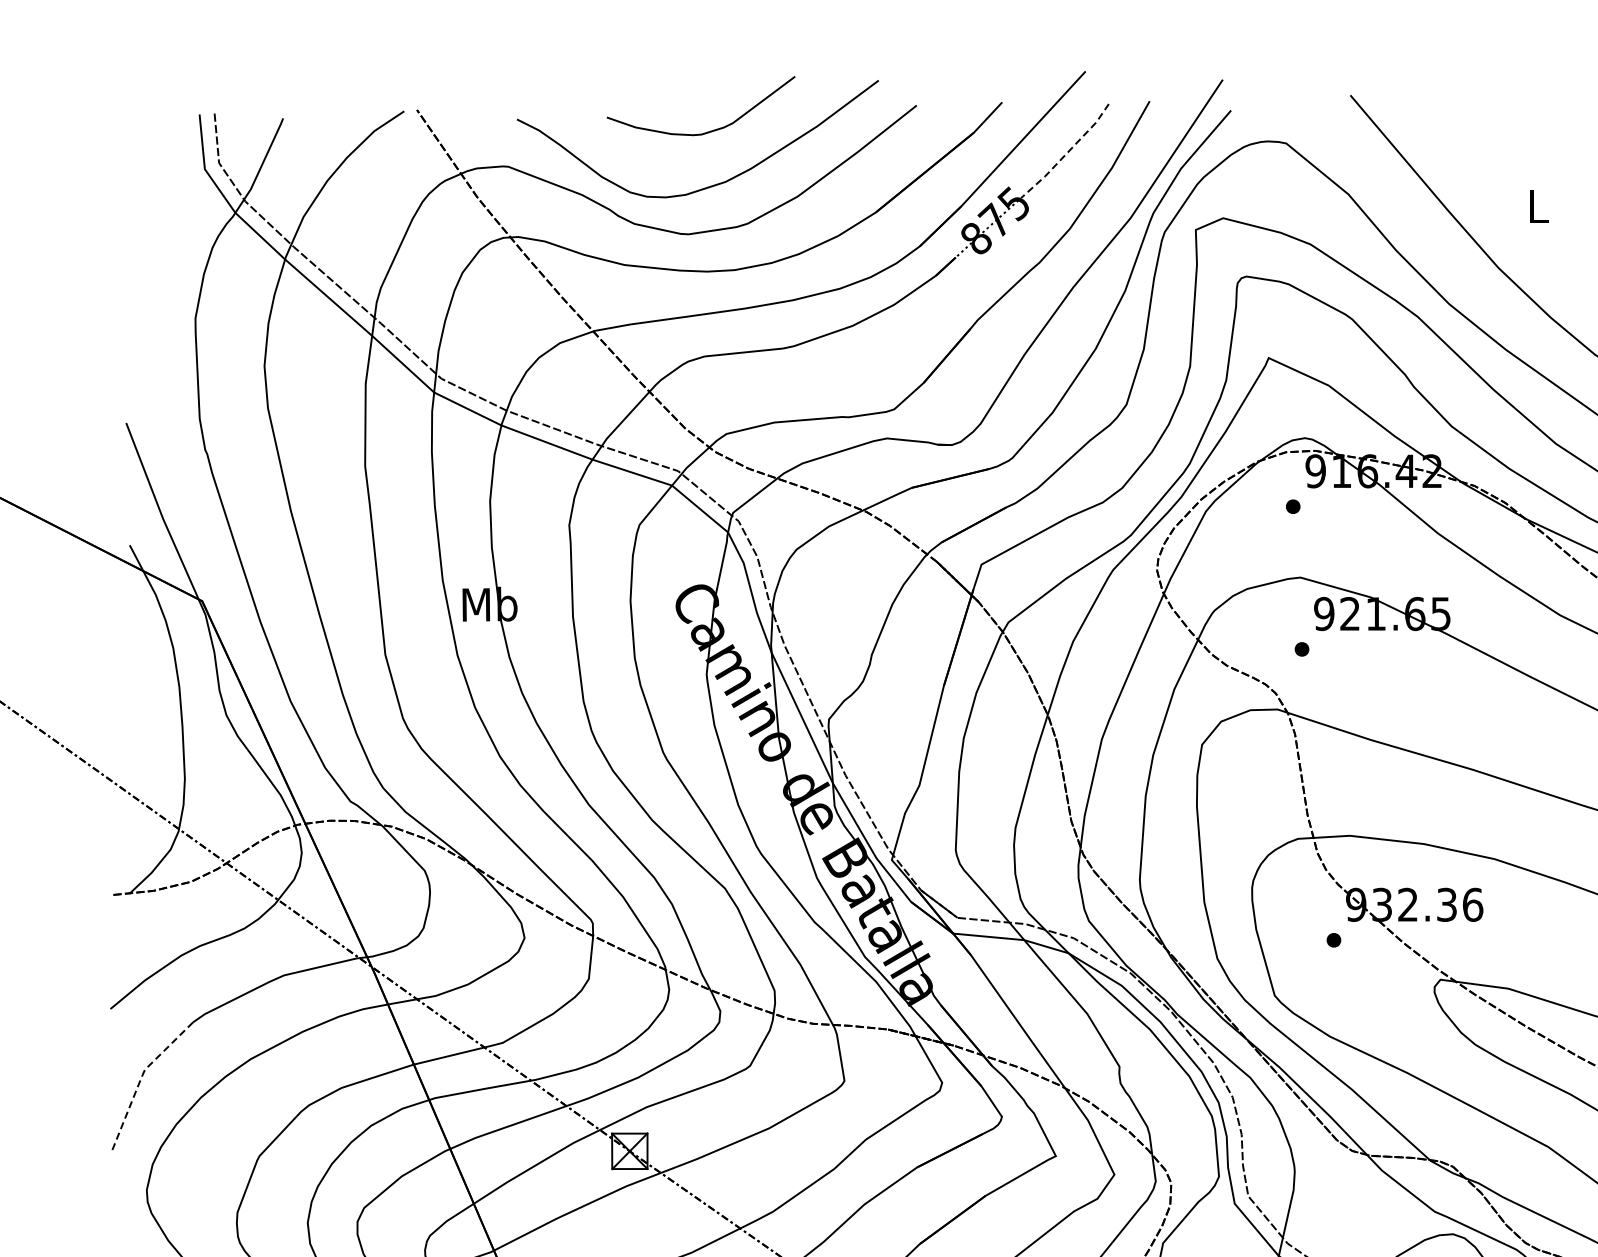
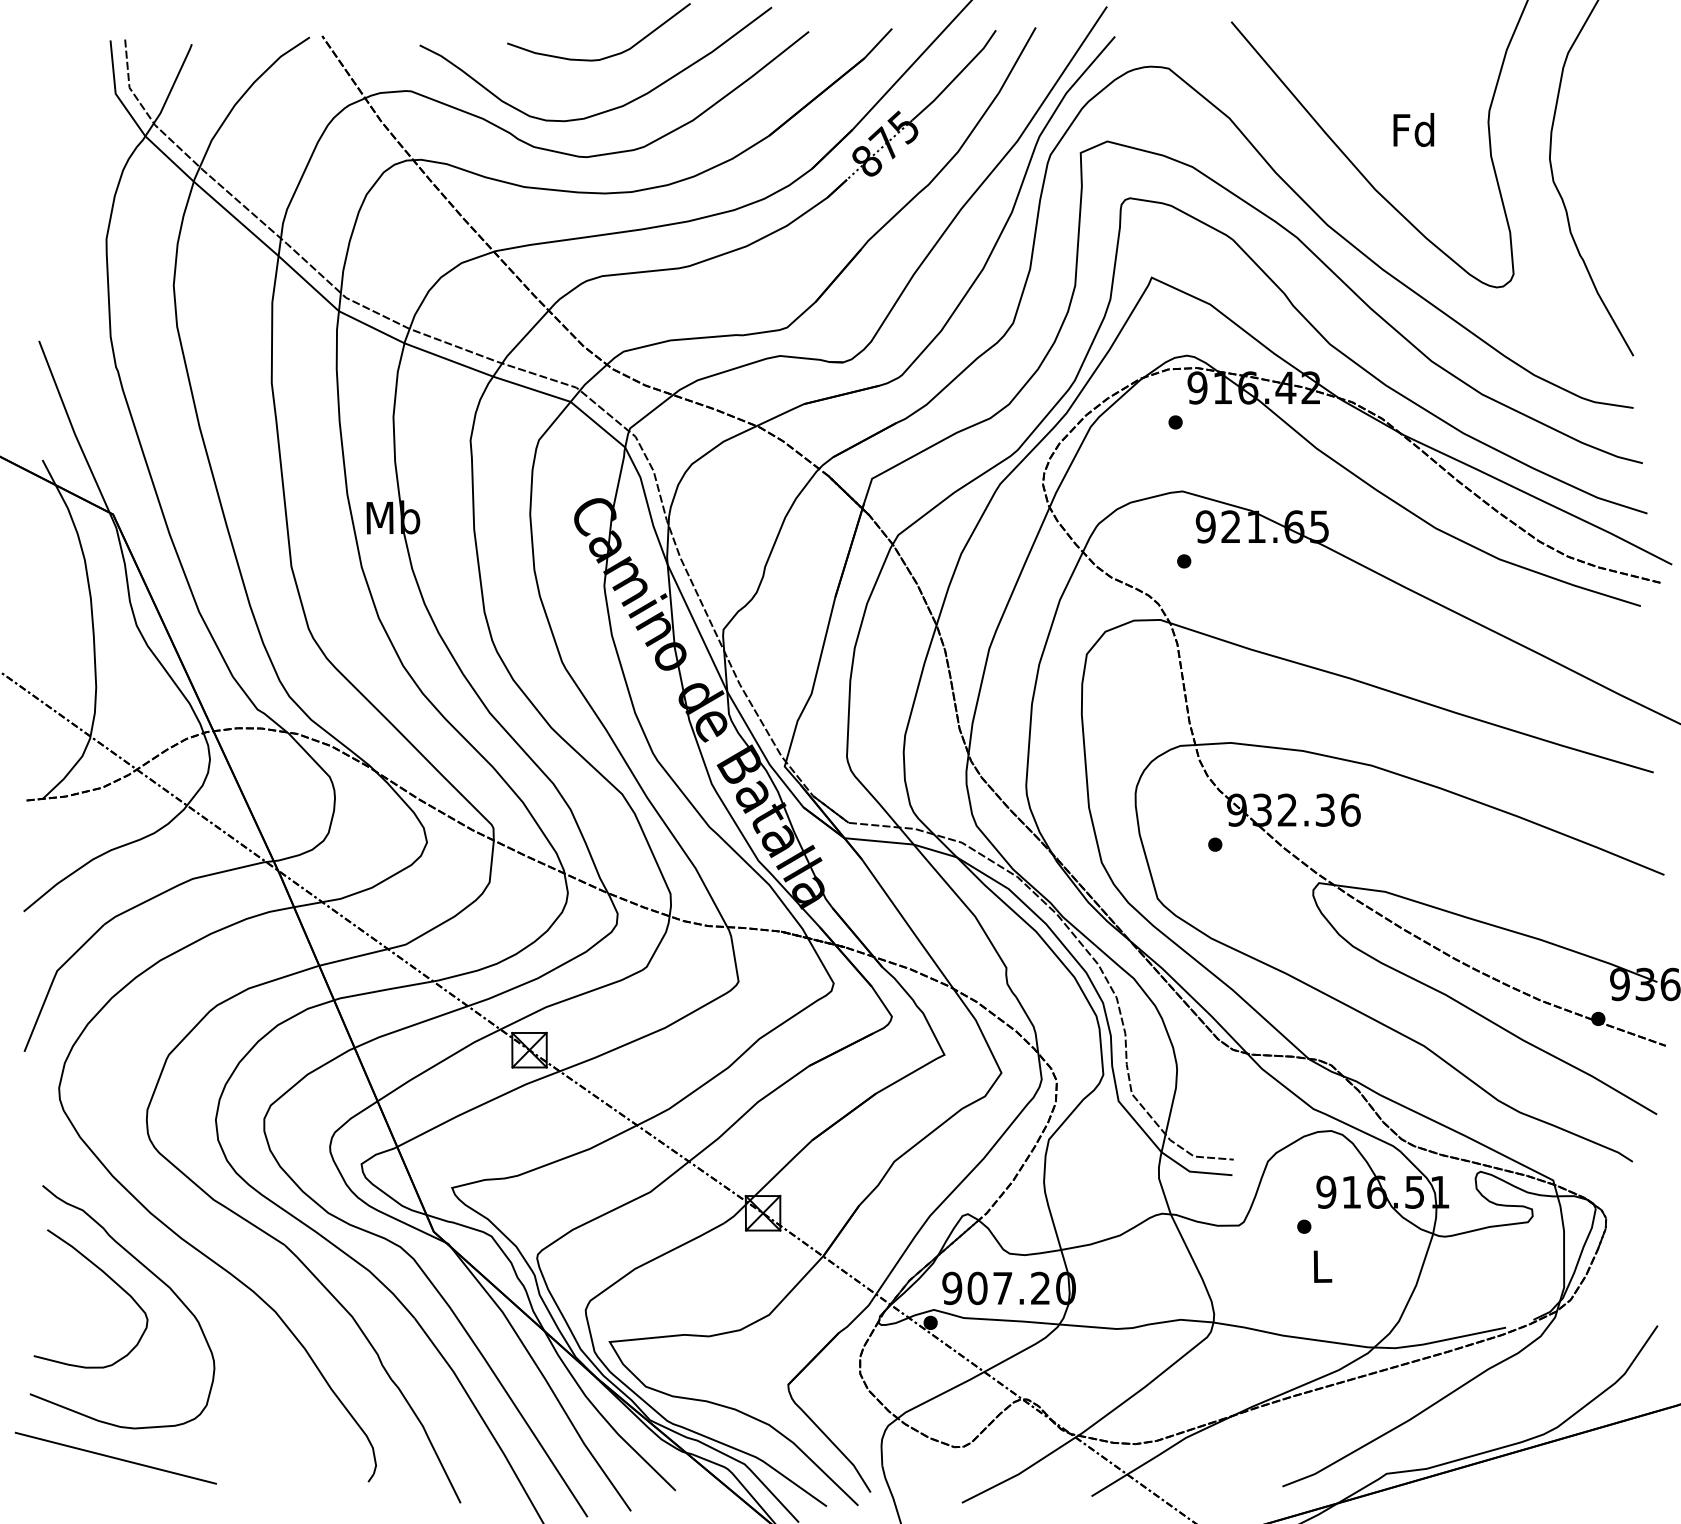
line: (1067, 152) -> (955, 77), dashed -> solid
text: (1537, 205) -> (1413, 129), L -> Fd
line: (141, 1079) -> (53, 980), dashed -> solid

